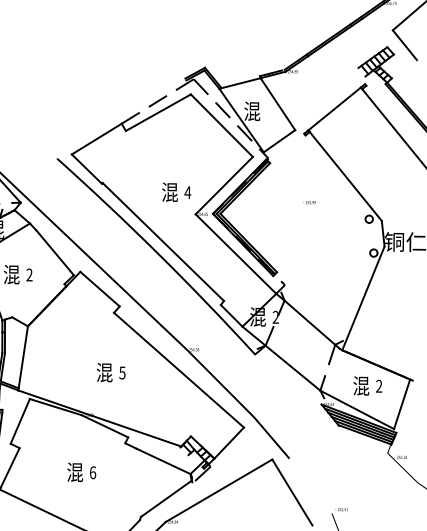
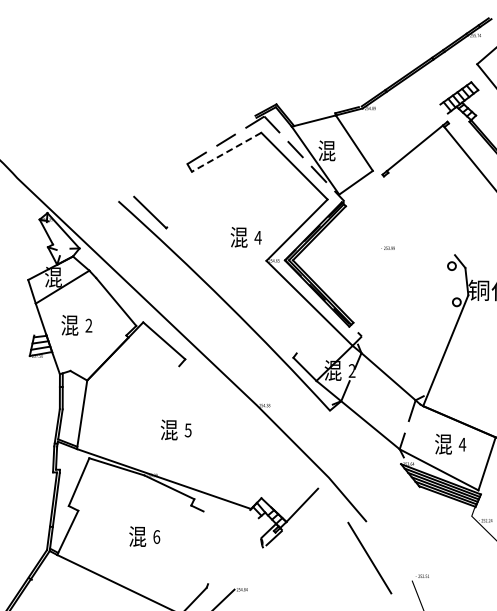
line: (158, 112) -> (226, 152), solid -> dashed
line: (96, 139) -> (160, 180), removed
line: (339, 170) -> (420, 213), removed
line: (162, 242) -> (231, 290), removed
line: (178, 370) -> (248, 427), removed
text: (379, 386) -> (462, 444), 2 -> 4
line: (162, 461) -> (231, 524), removed
line: (219, 490) -> (291, 555), removed
line: (166, 498) -> (235, 564), removed

